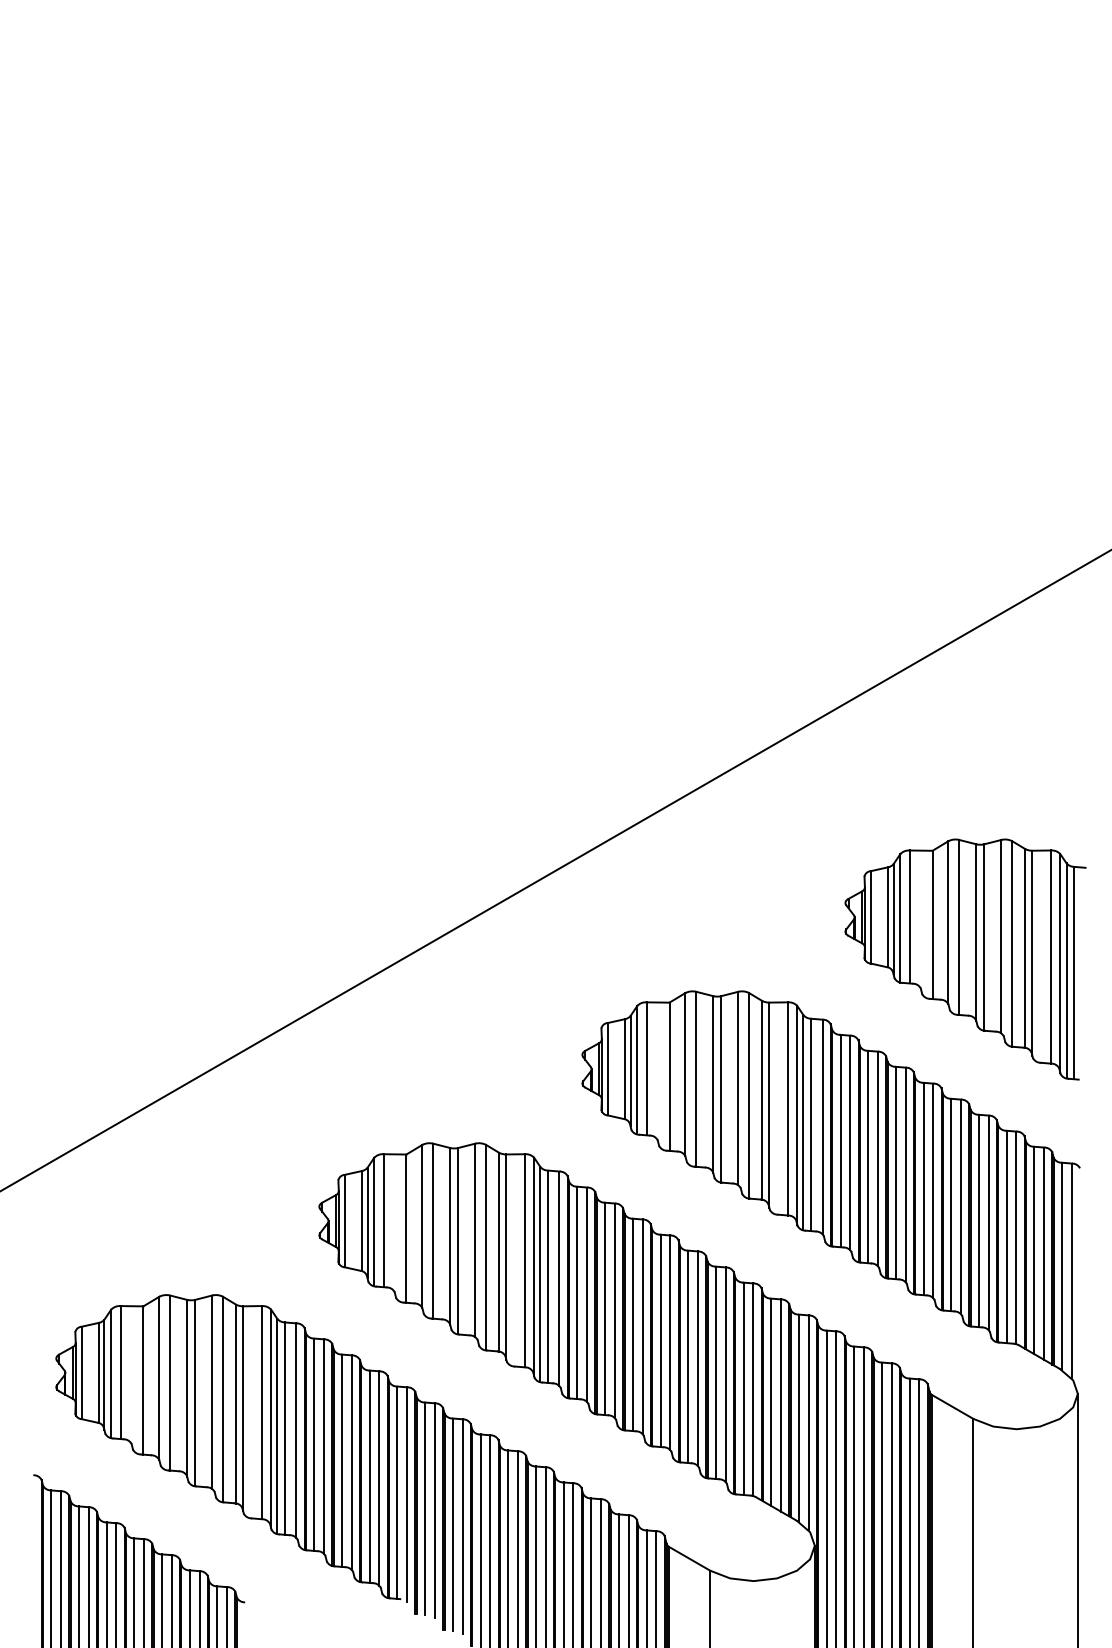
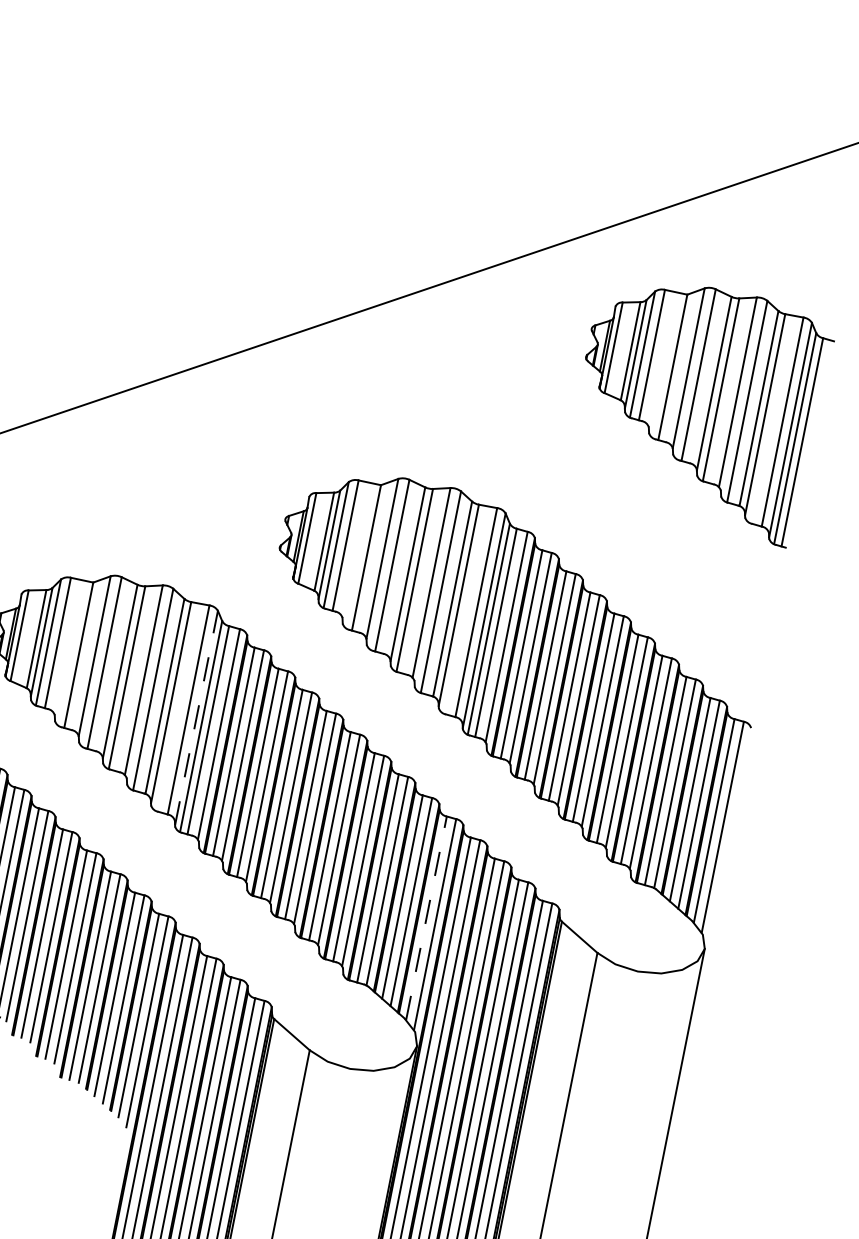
part: (965, 959) -> (698, 407), moved
line: (534, 1266) -> (196, 717), solid -> dashed
line: (798, 1418) -> (426, 918), solid -> dashed

